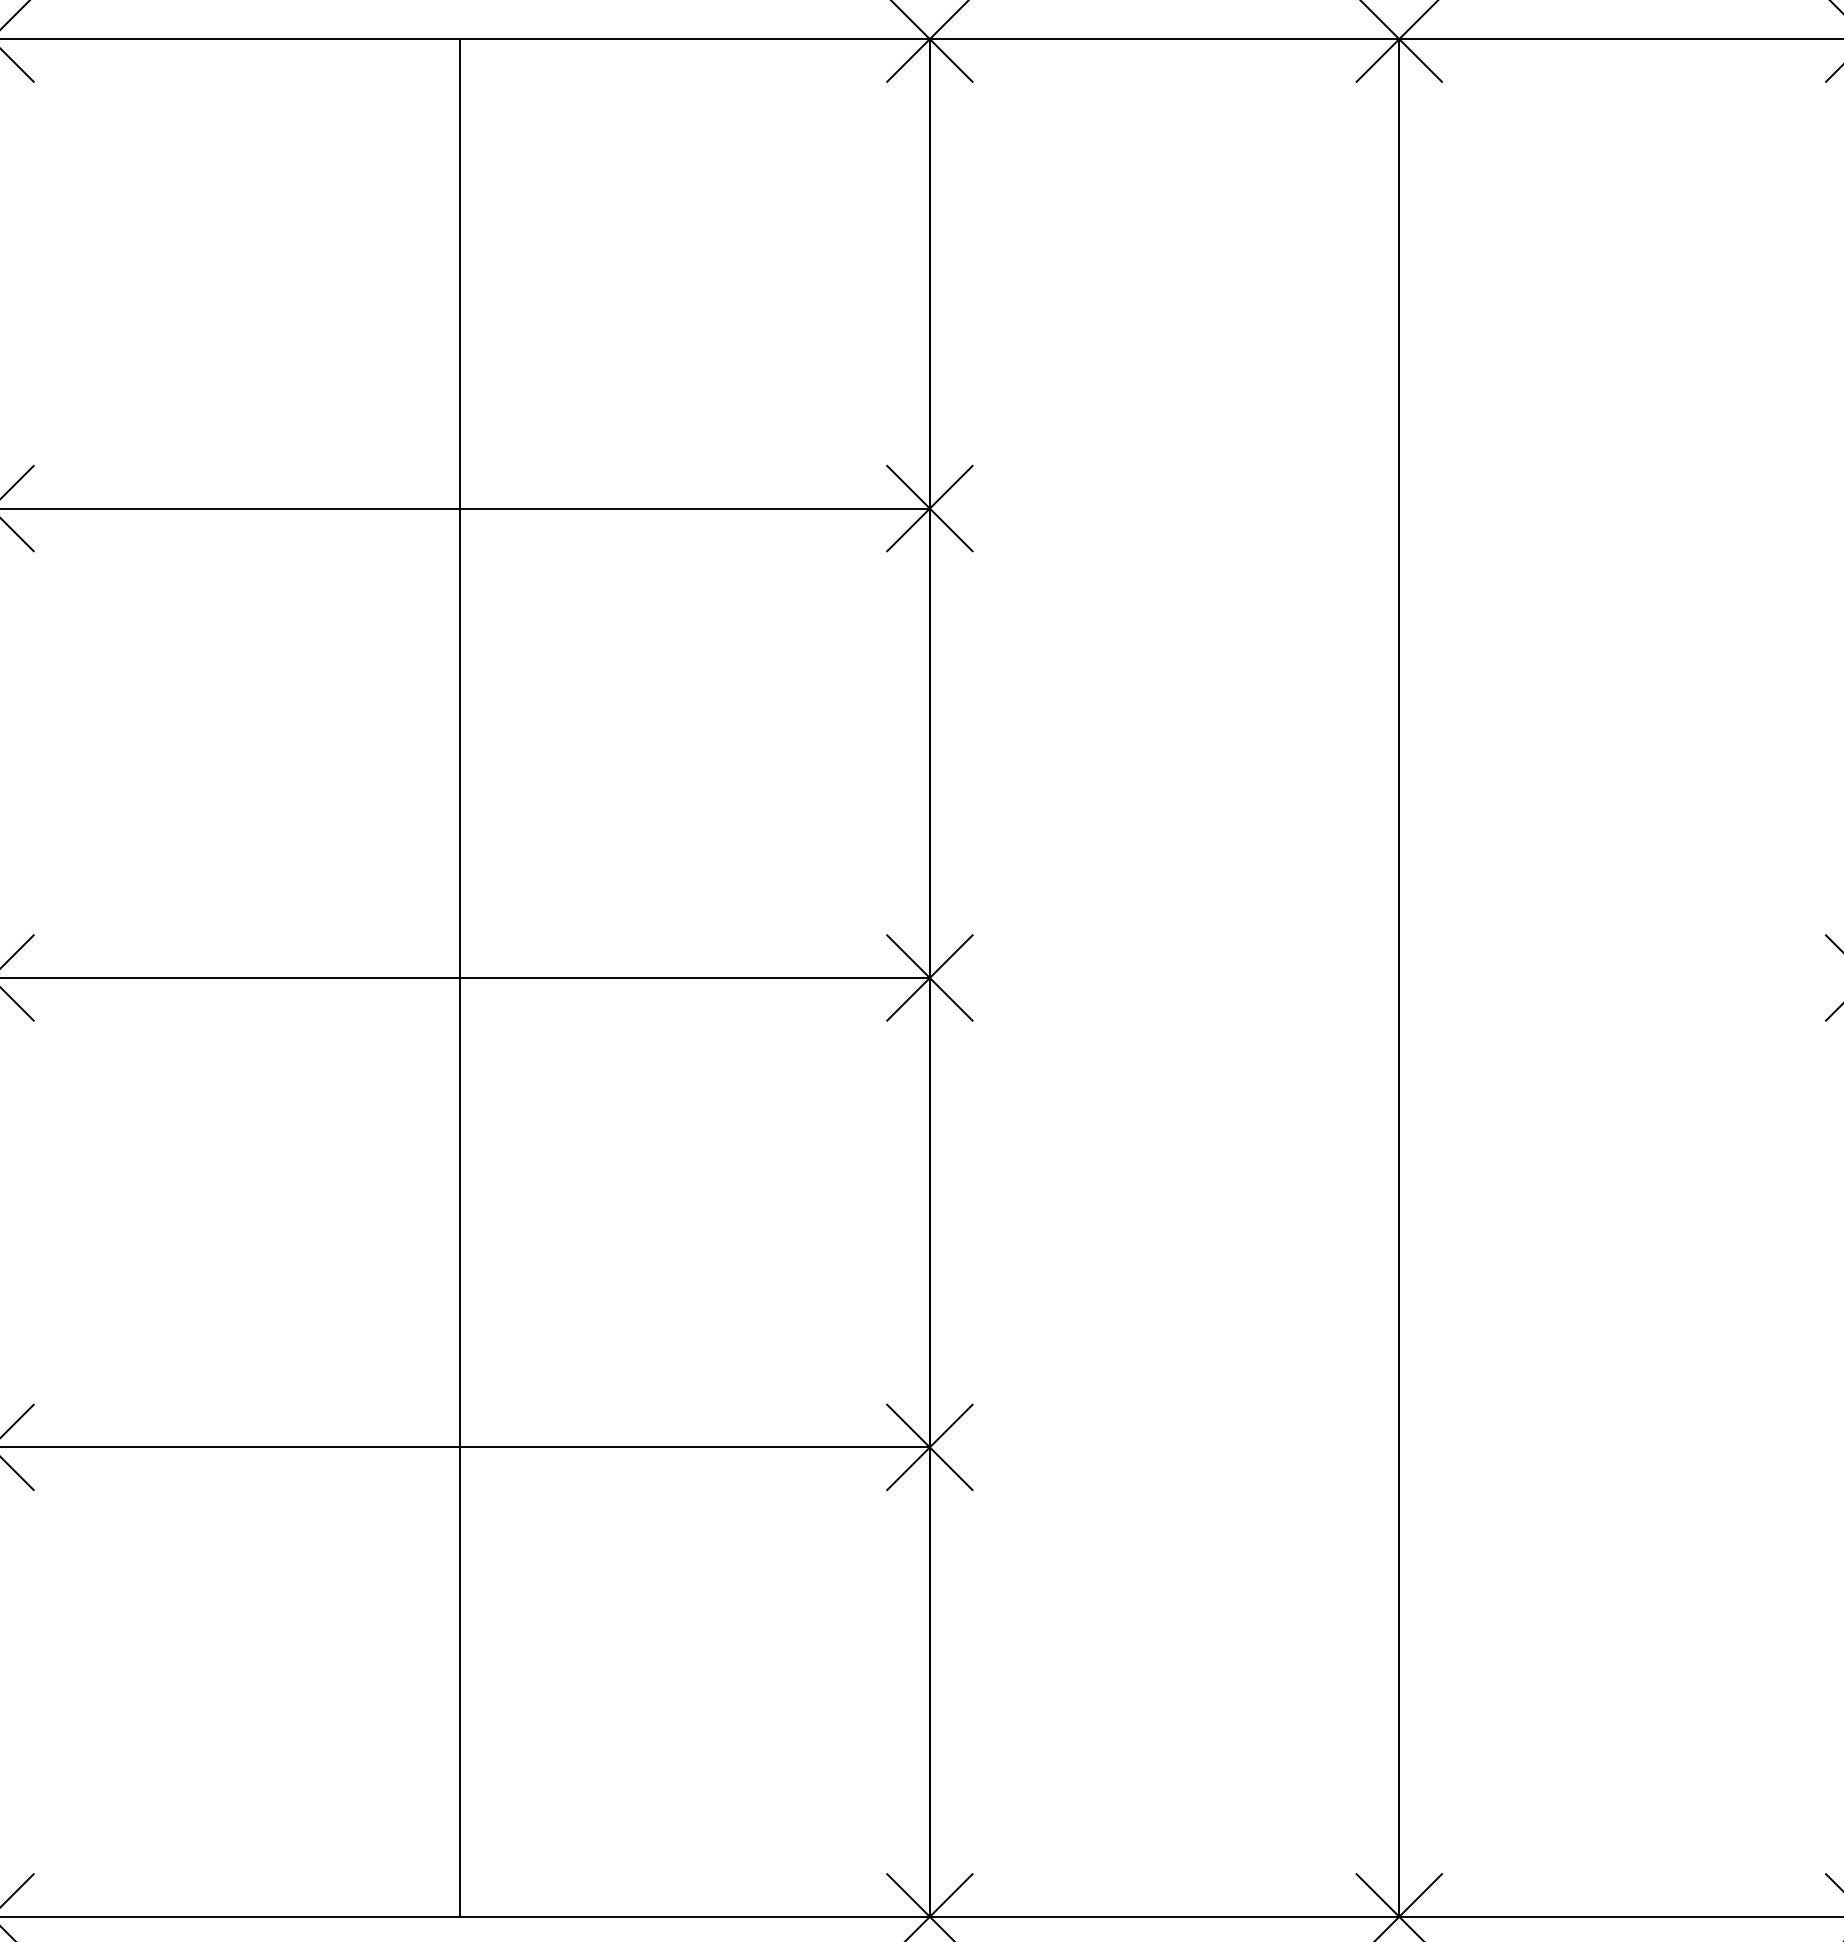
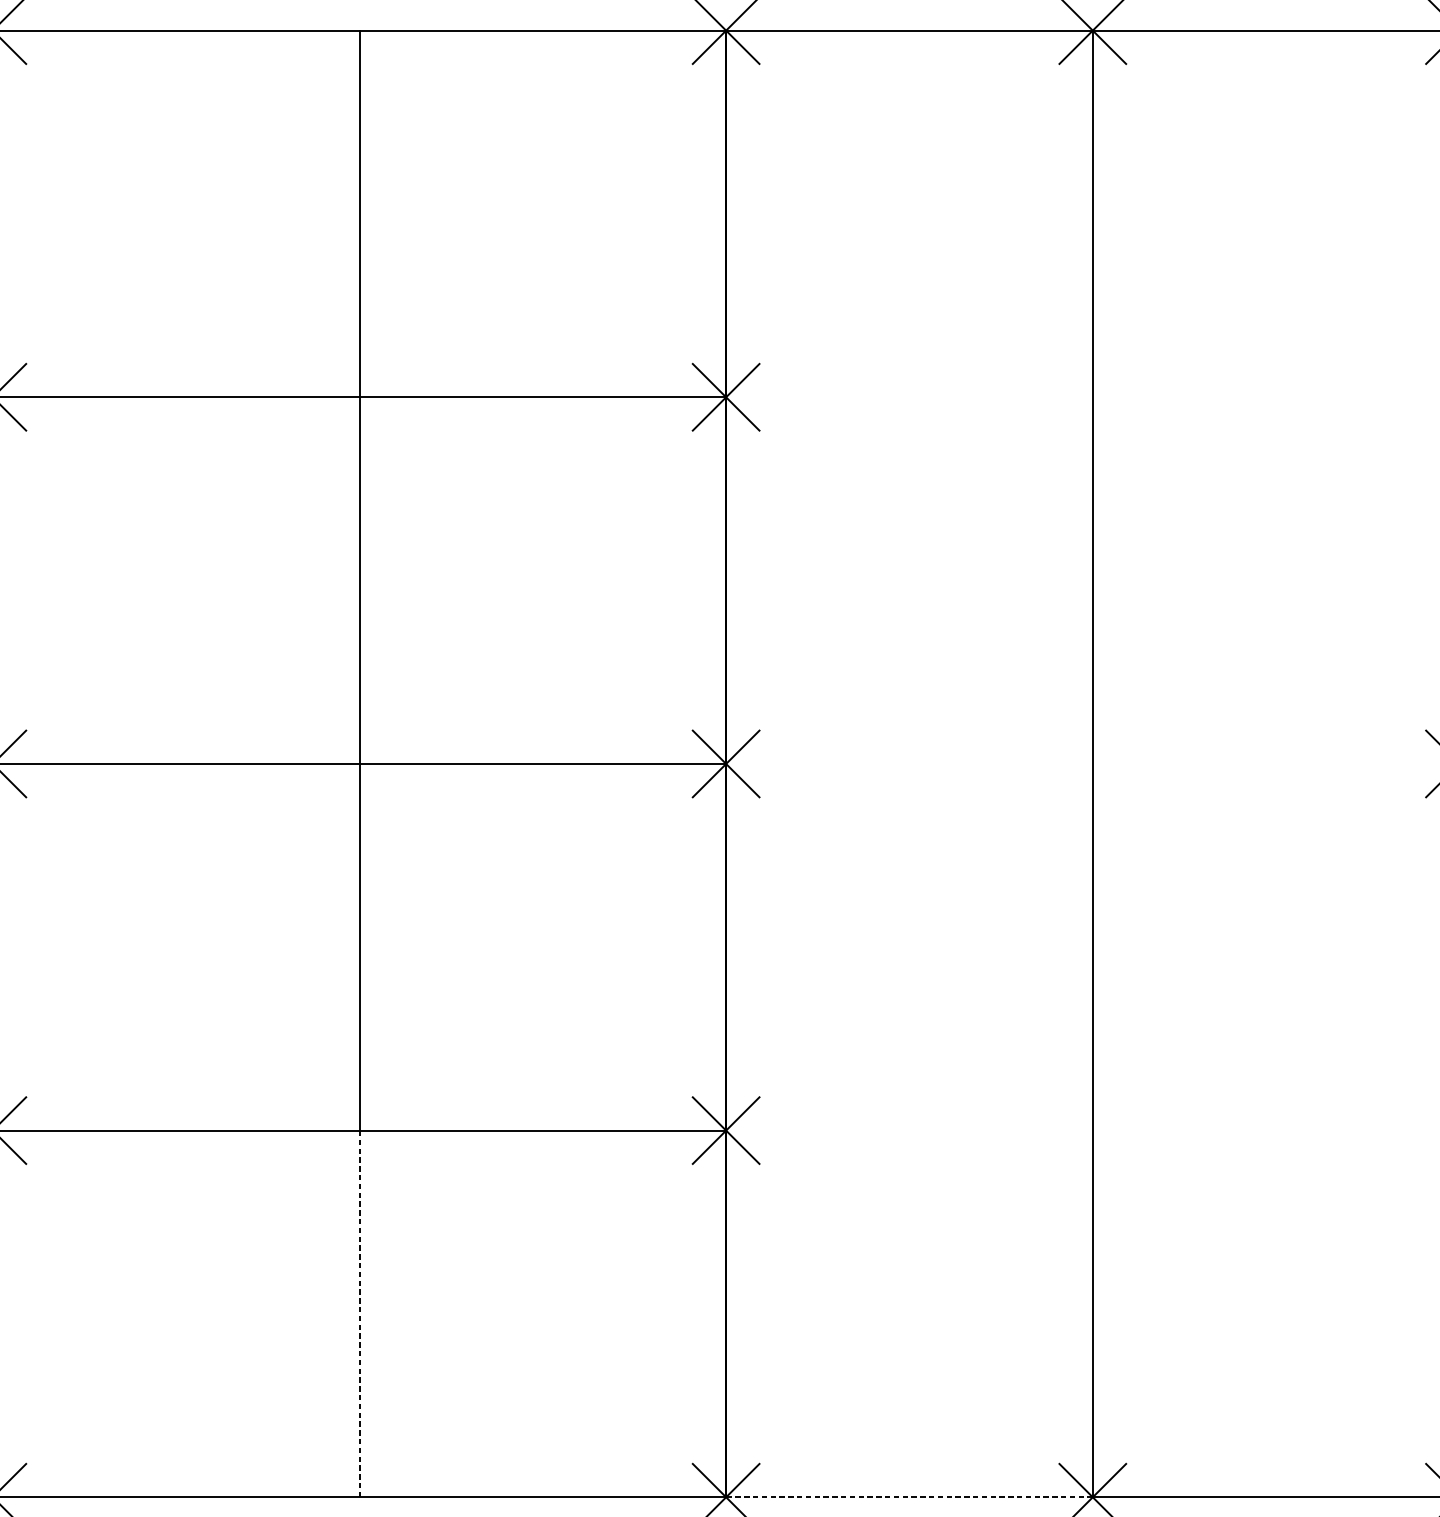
line: (460, 1682) -> (359, 1314), solid -> dashed
line: (1164, 1916) -> (909, 1497), solid -> dashed

